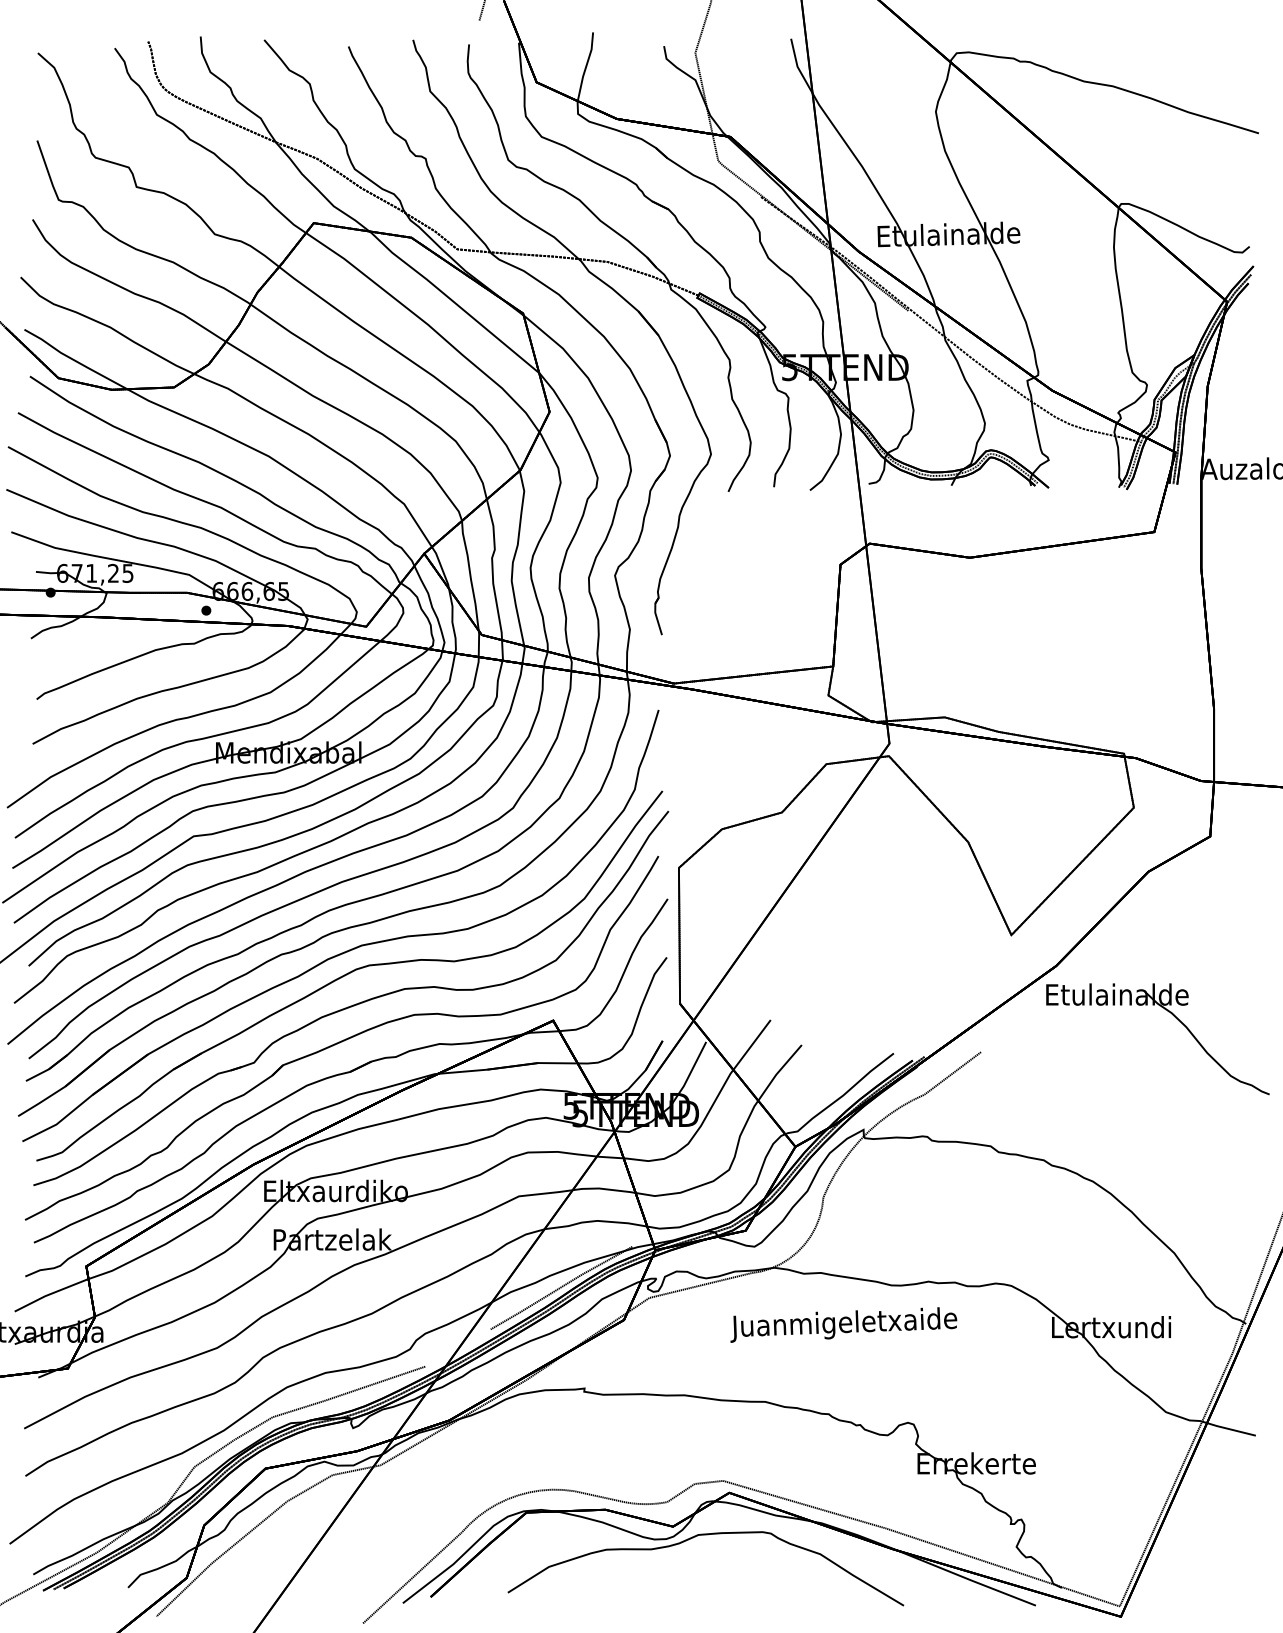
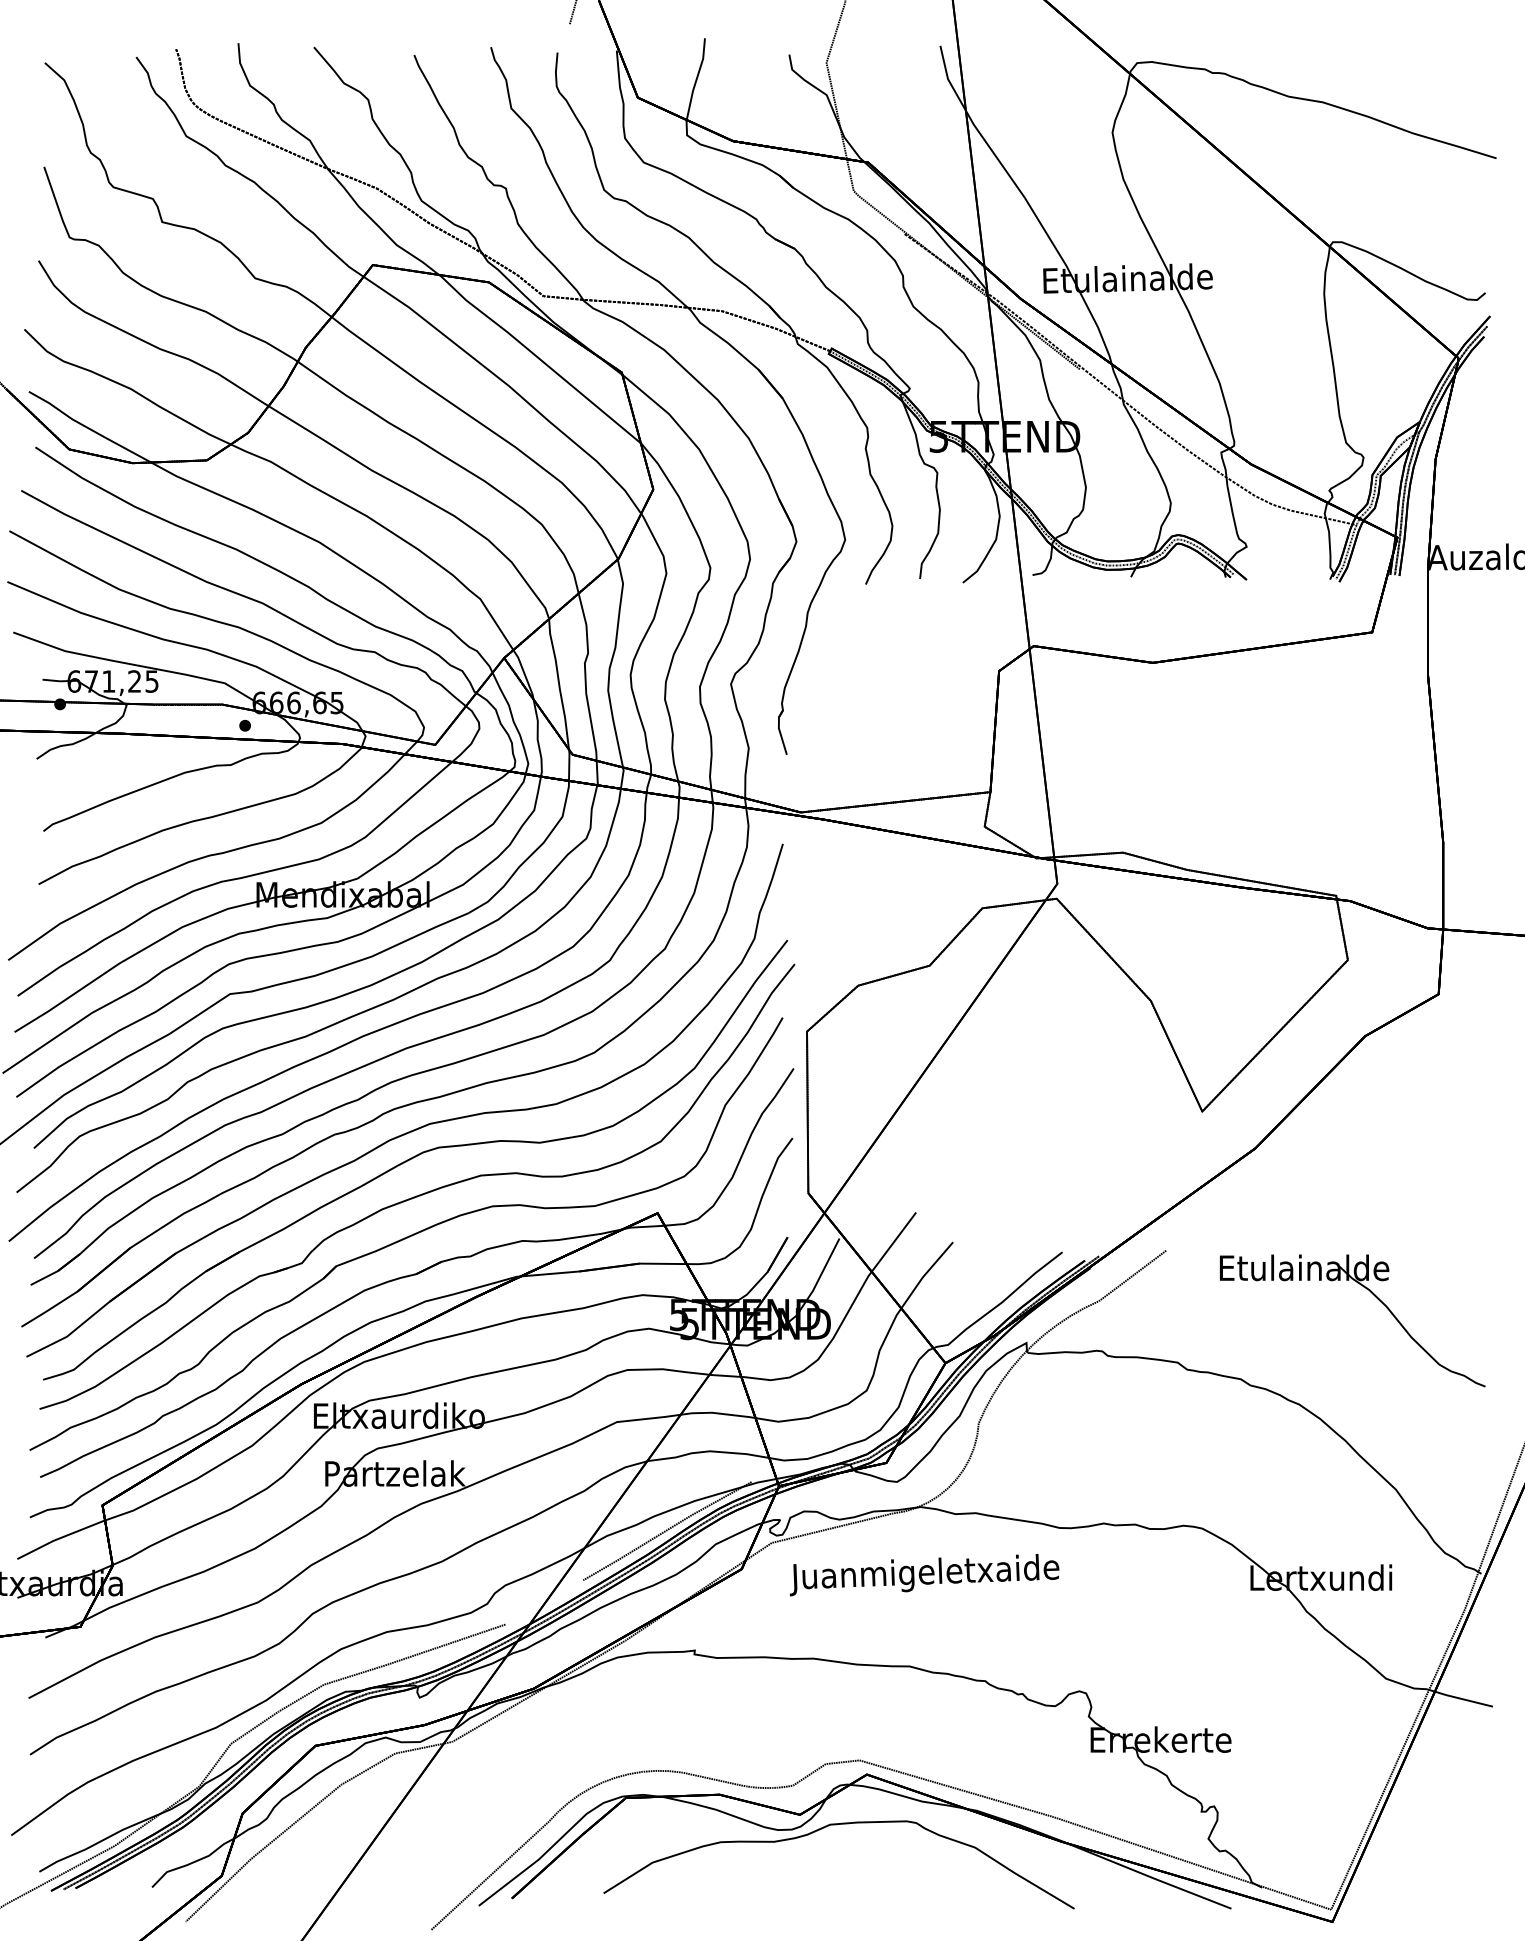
part: (1176, 1019) -> (1374, 1297), moved
text: (843, 1324) -> (924, 1574), moved

